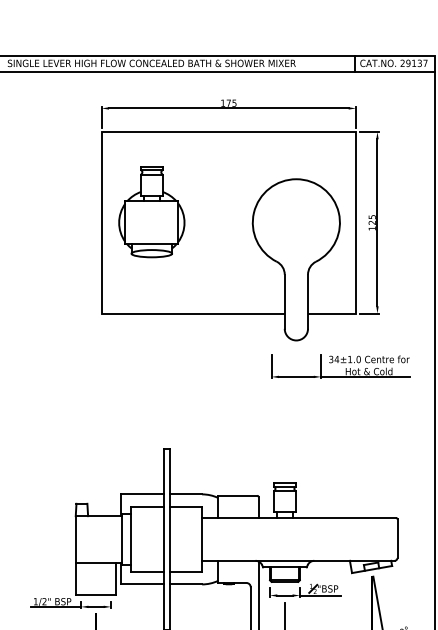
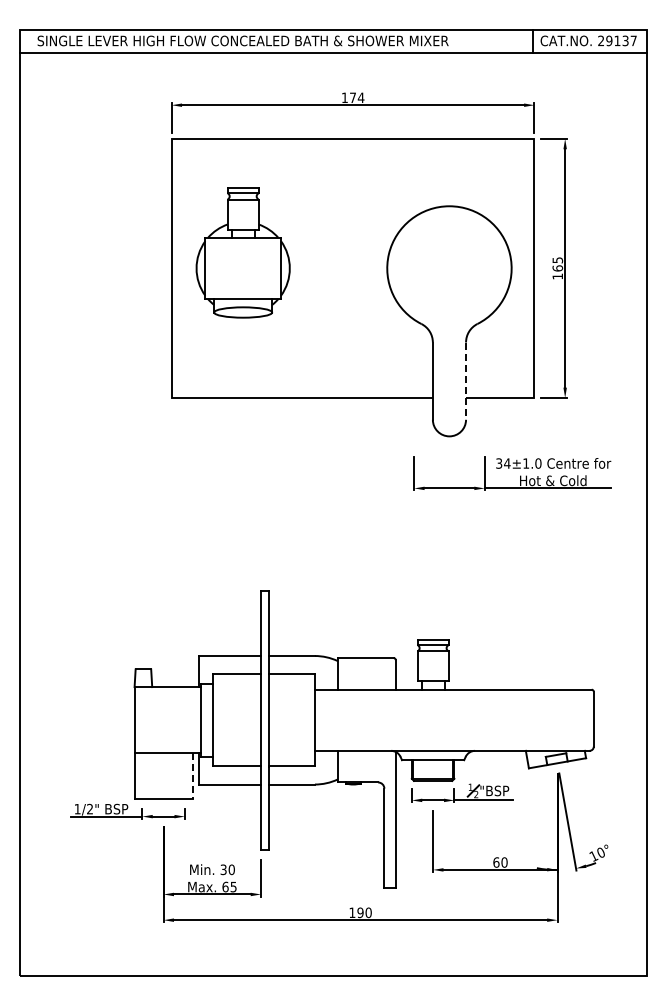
text: (234, 103) -> (360, 97), 175 -> 174
text: (372, 222) -> (557, 268), 125 -> 165
line: (308, 302) -> (466, 381), solid -> dashed
line: (116, 578) -> (192, 776), solid -> dashed

